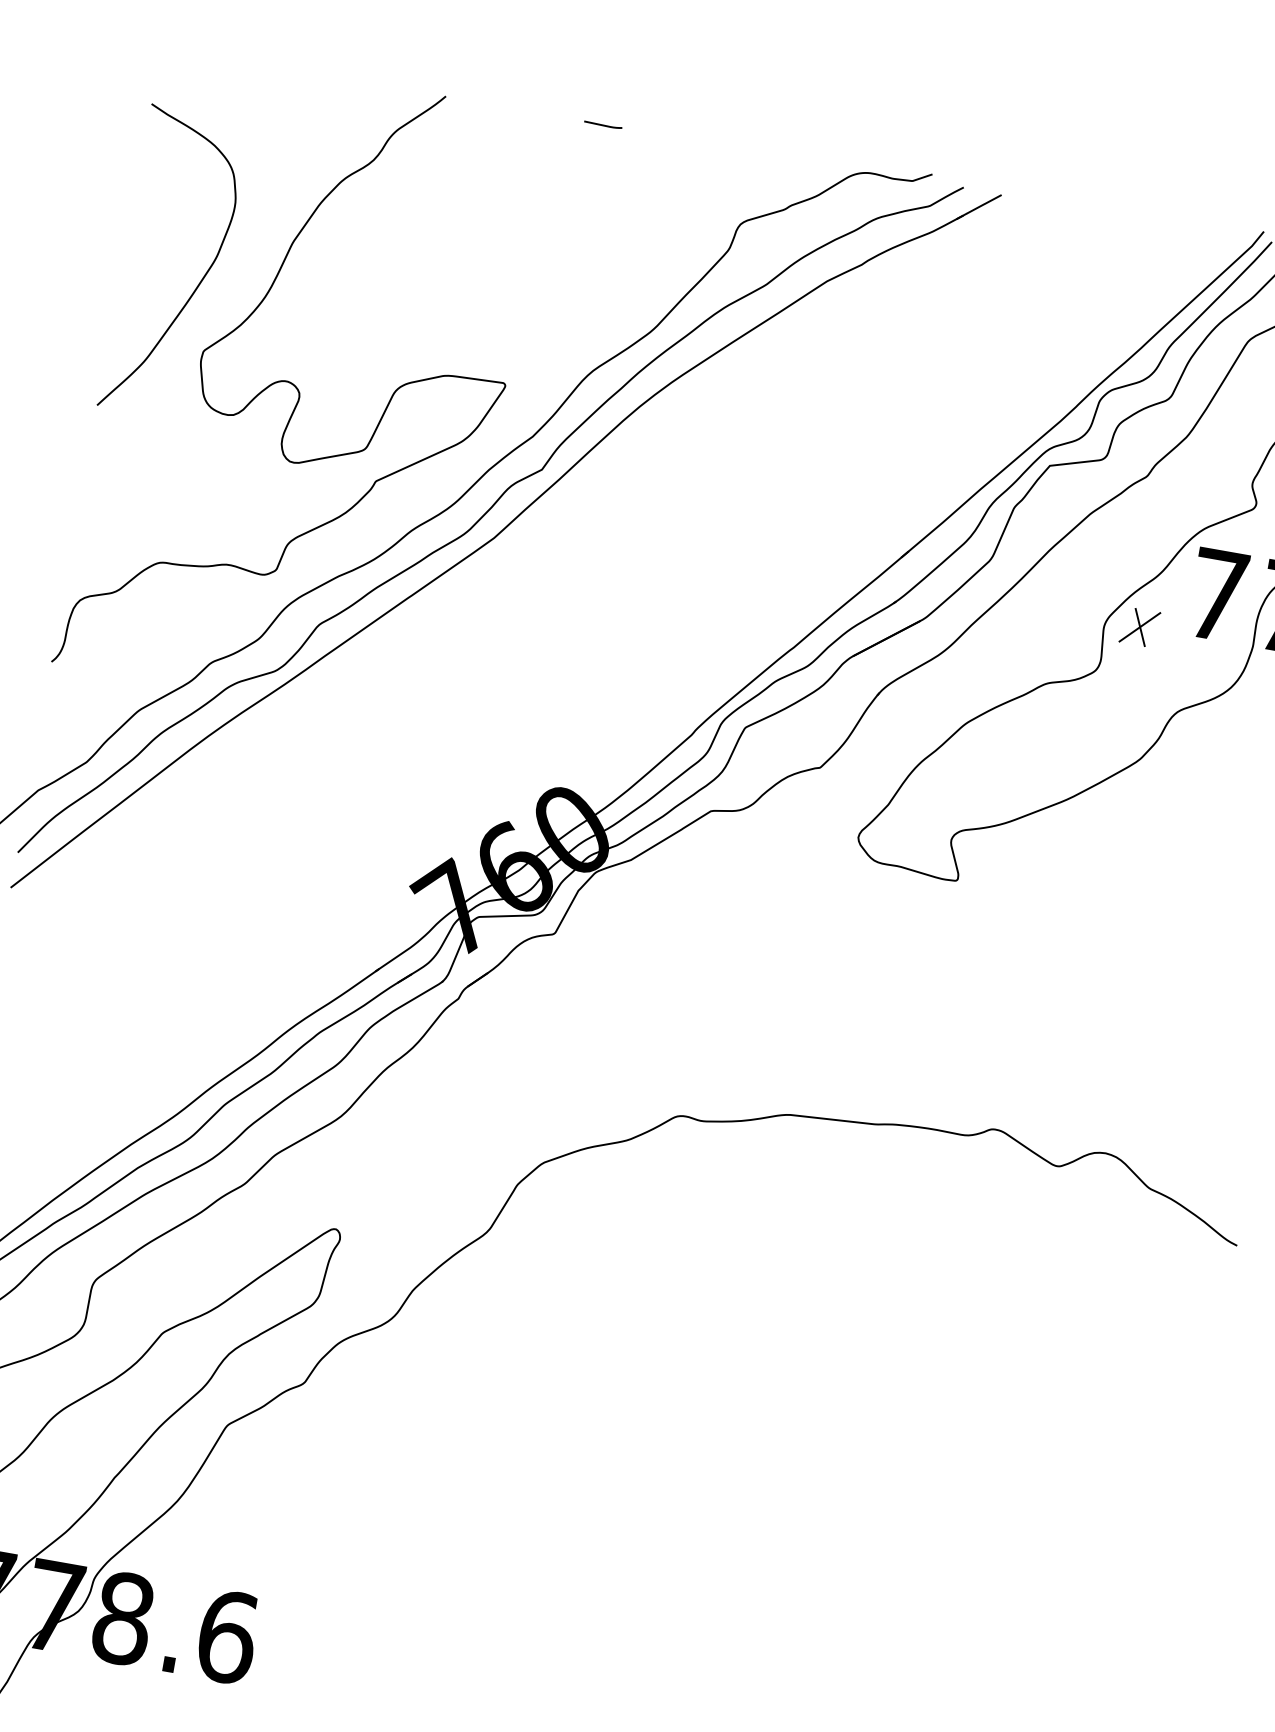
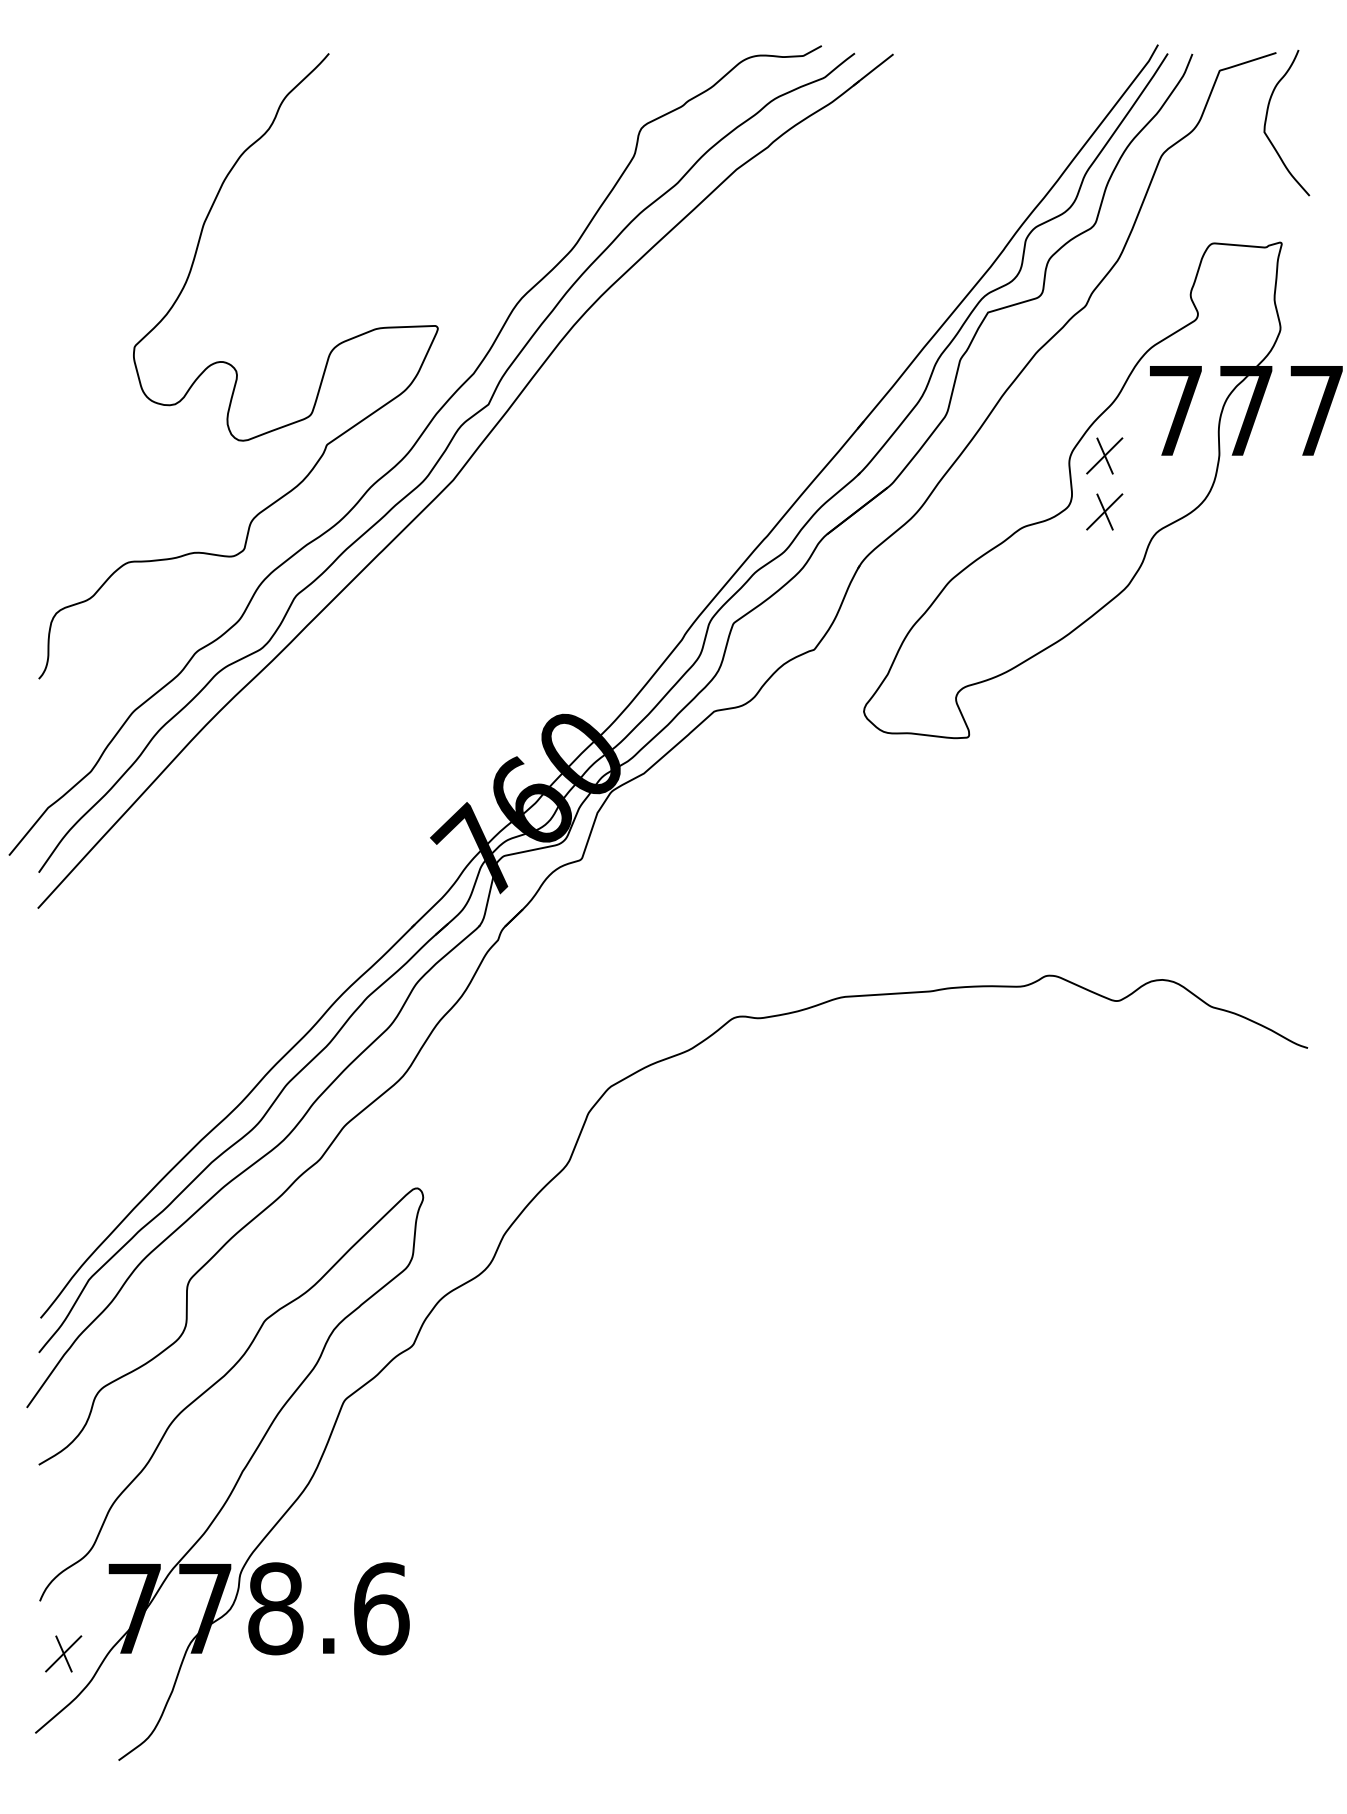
line: (602, 124) -> (488, 54), removed
curve: (199, 282) -> (118, 279), removed
part: (1130, 681) -> (1104, 511), added

